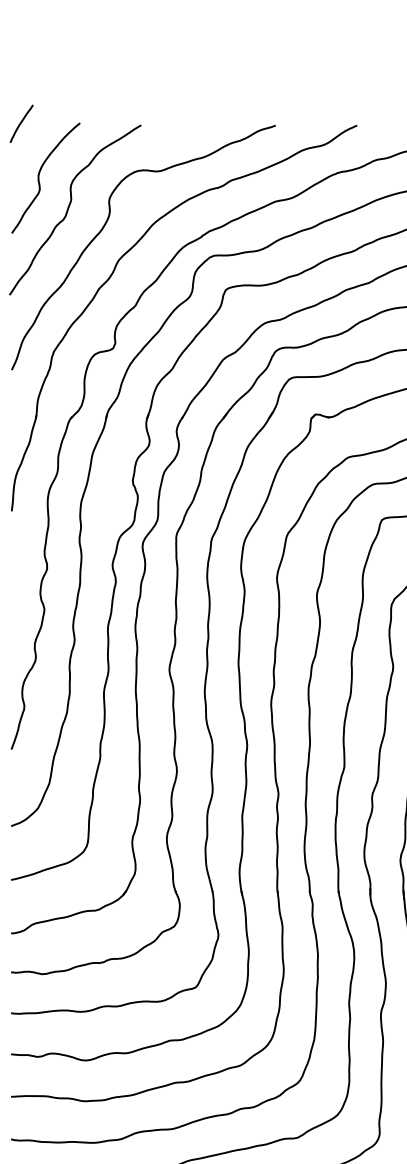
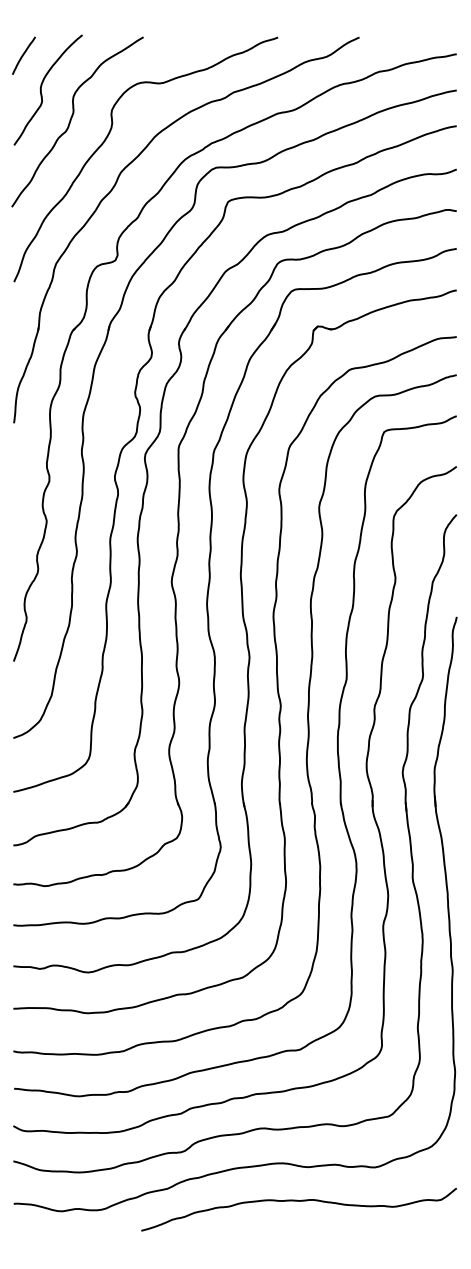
curve: (21, 123) -> (23, 55), moved

